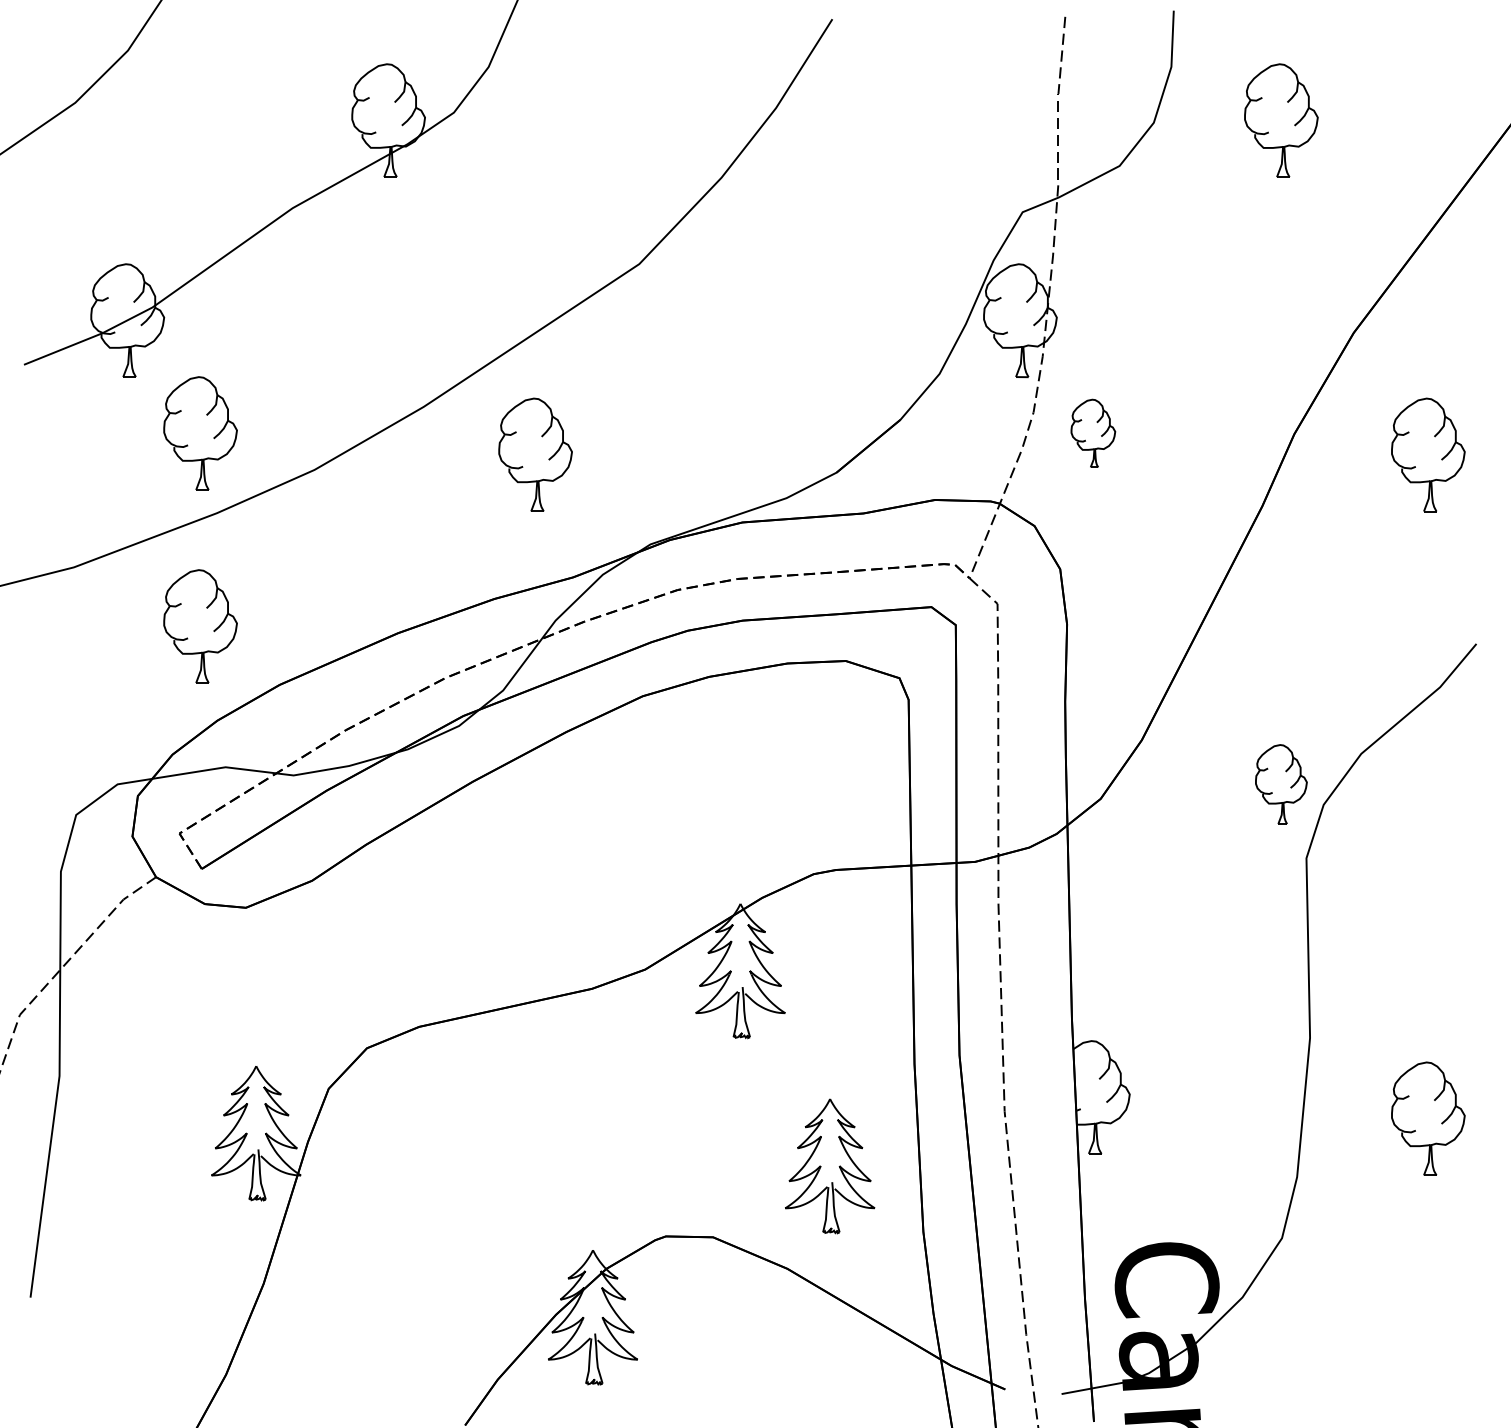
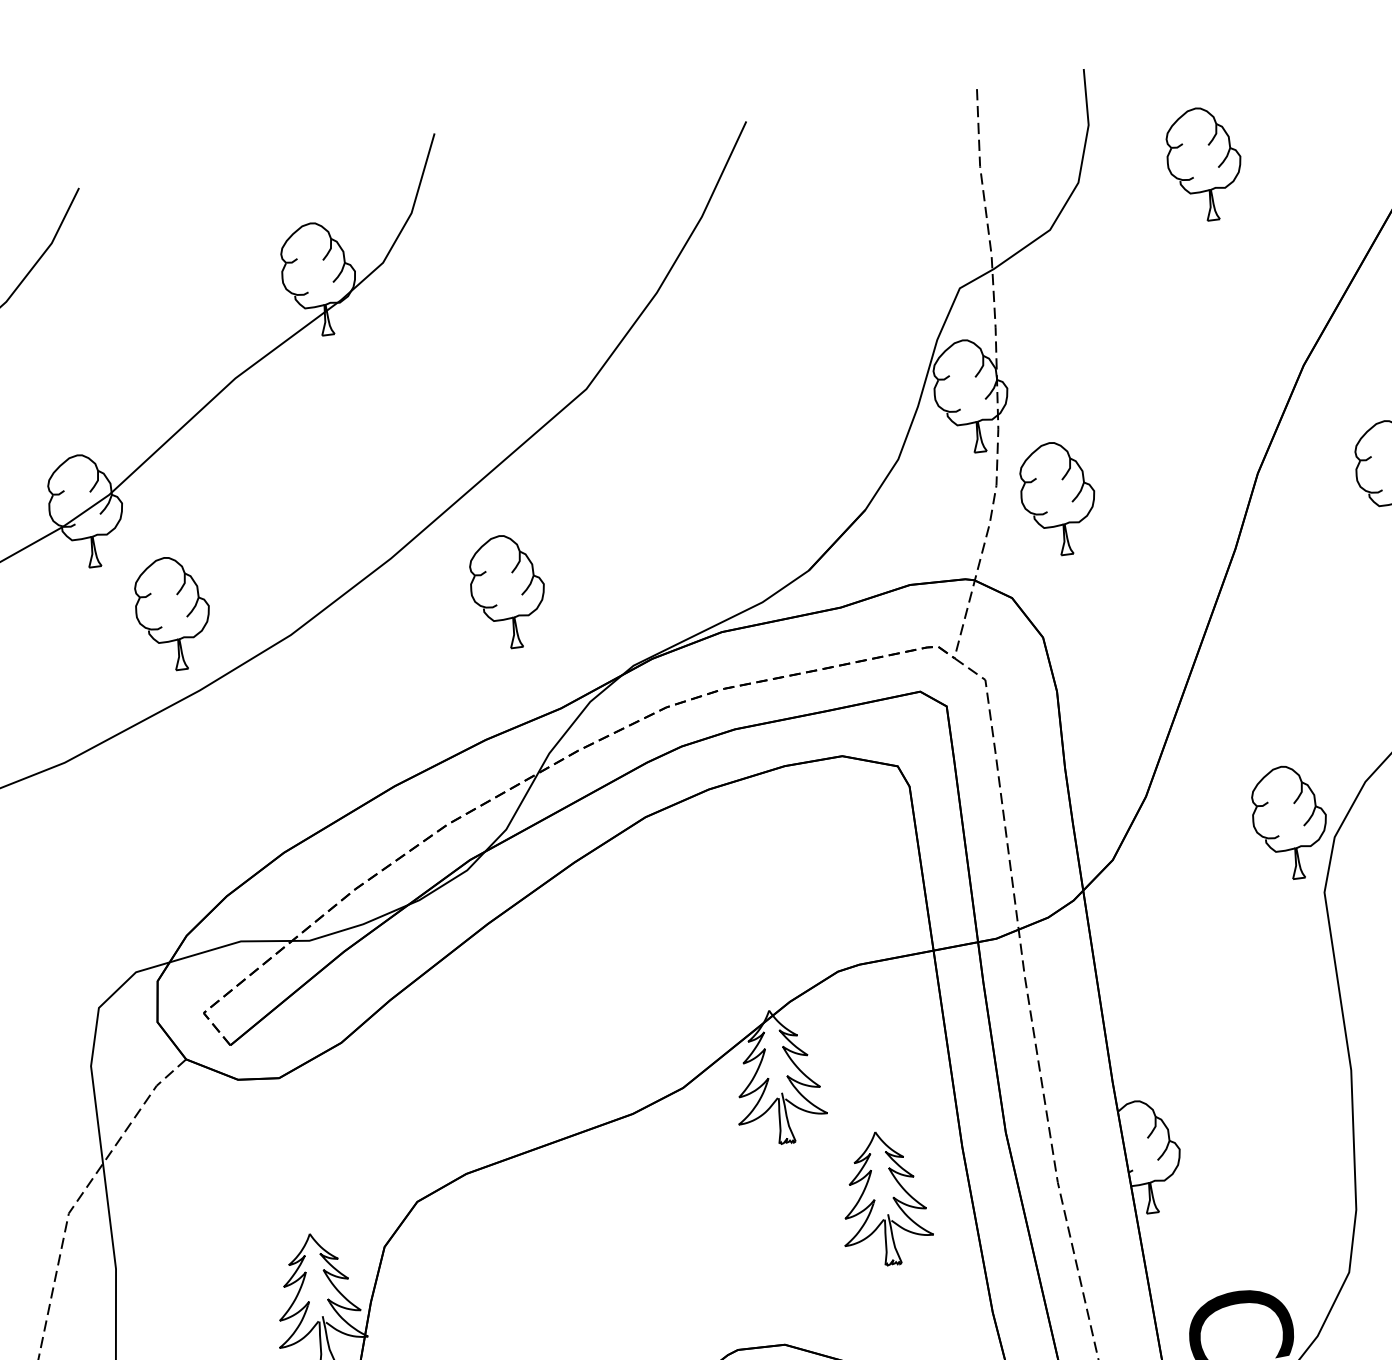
part: (1093, 433) -> (1058, 498), size x1.67
part: (200, 626) -> (197, 805), removed
part: (1281, 784) -> (1290, 822), size x1.43
part: (830, 1166) -> (884, 1198), moved

